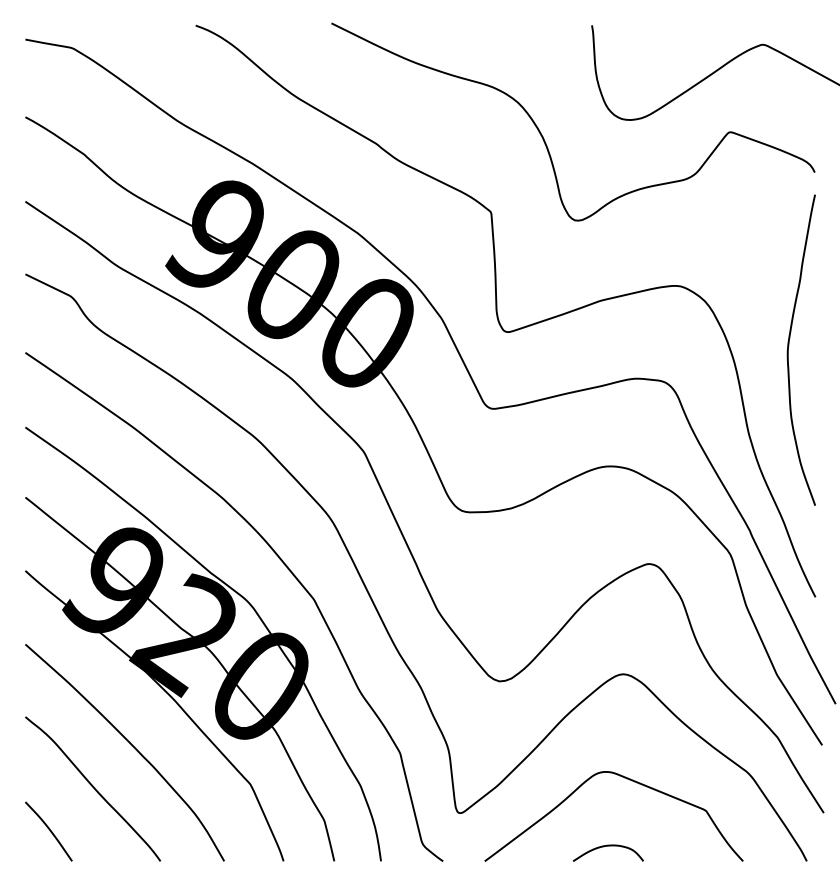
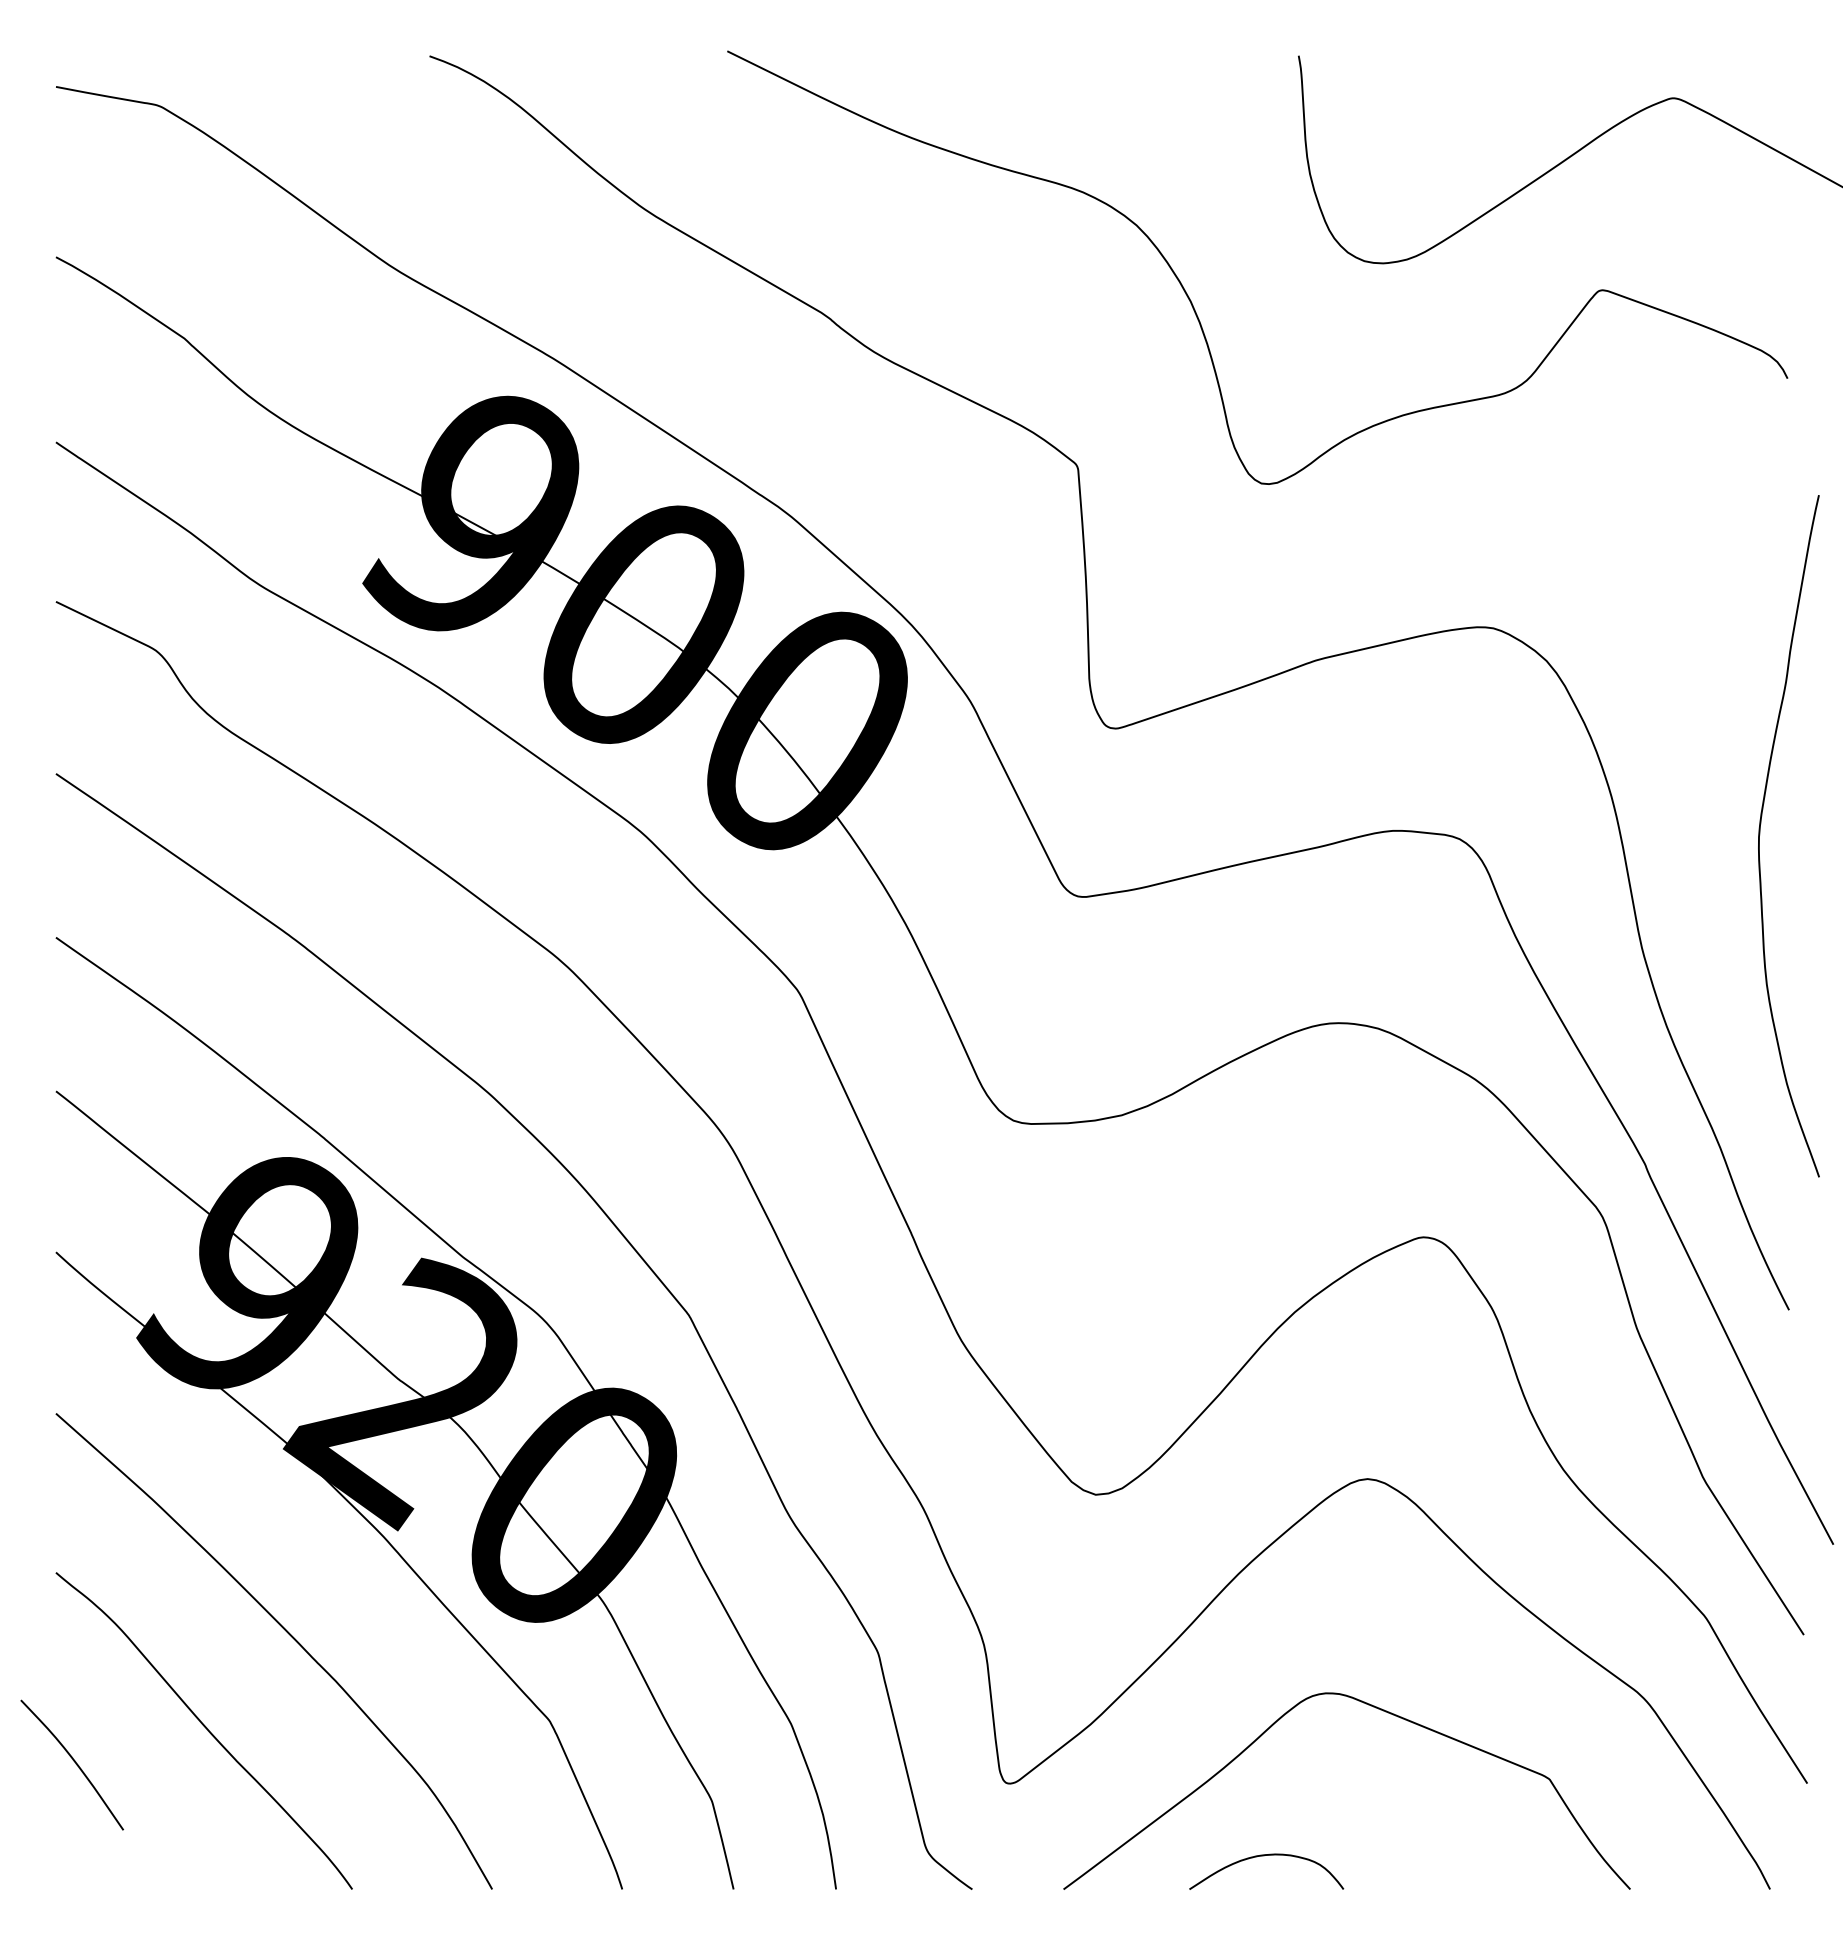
curve: (789, 346) -> (1762, 828), moved
curve: (49, 831) -> (73, 1764), moved
curve: (607, 846) -> (1264, 1856), moved

